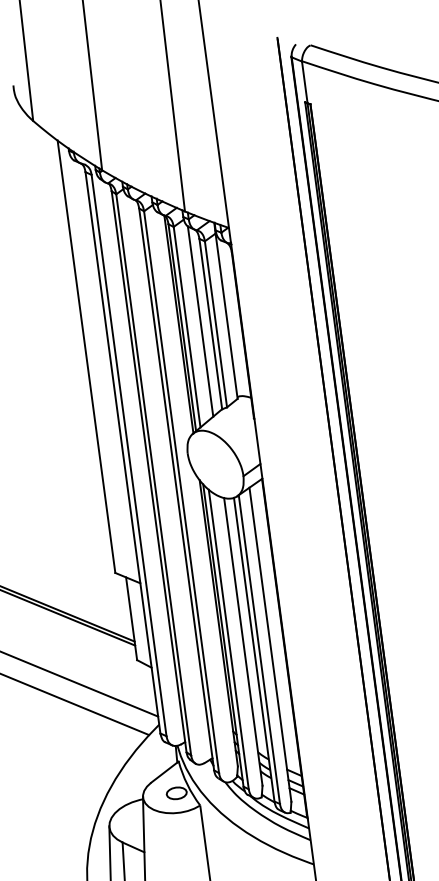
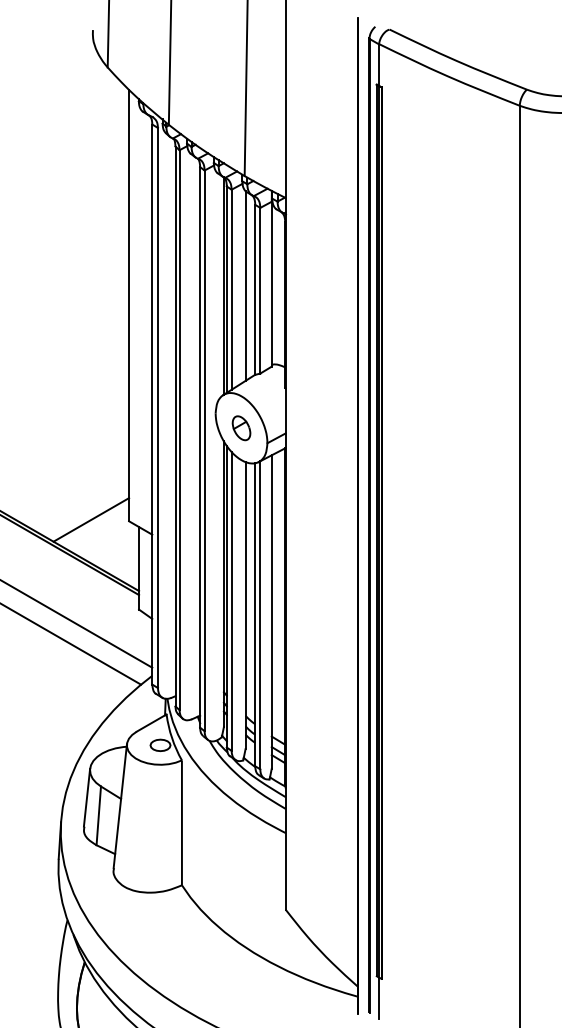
part: (215, 464) -> (241, 428), added
line: (77, 576) -> (91, 519), added

